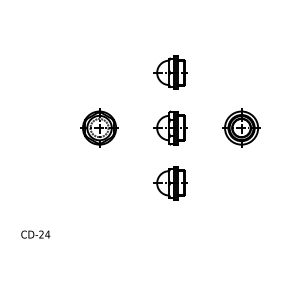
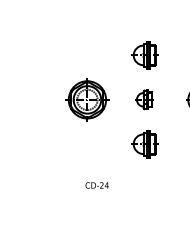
part: (99, 127) -> (87, 99), size x1.4
part: (170, 127) -> (144, 99), size x0.7
part: (35, 234) -> (97, 185), moved

